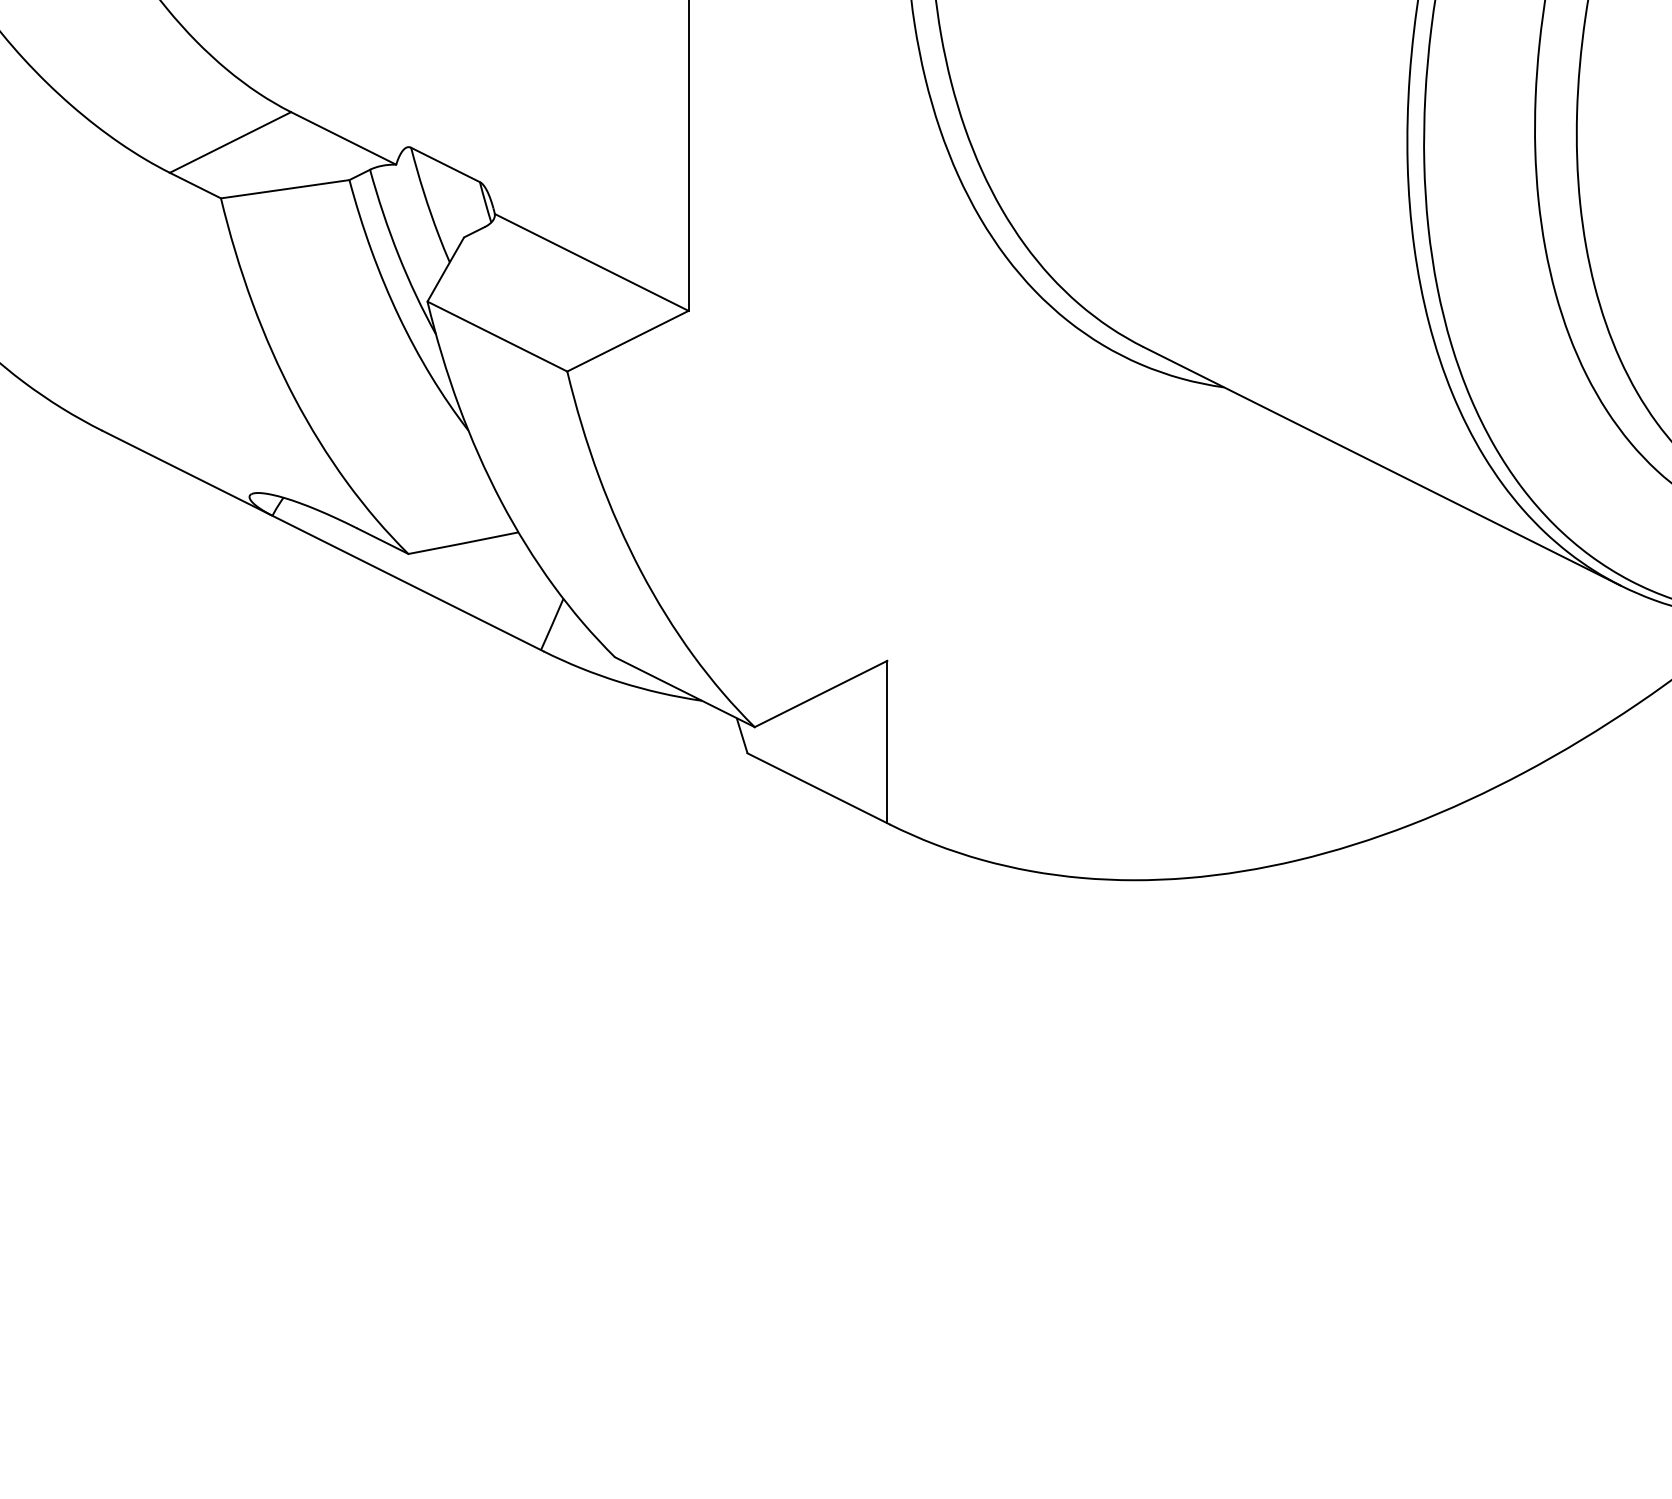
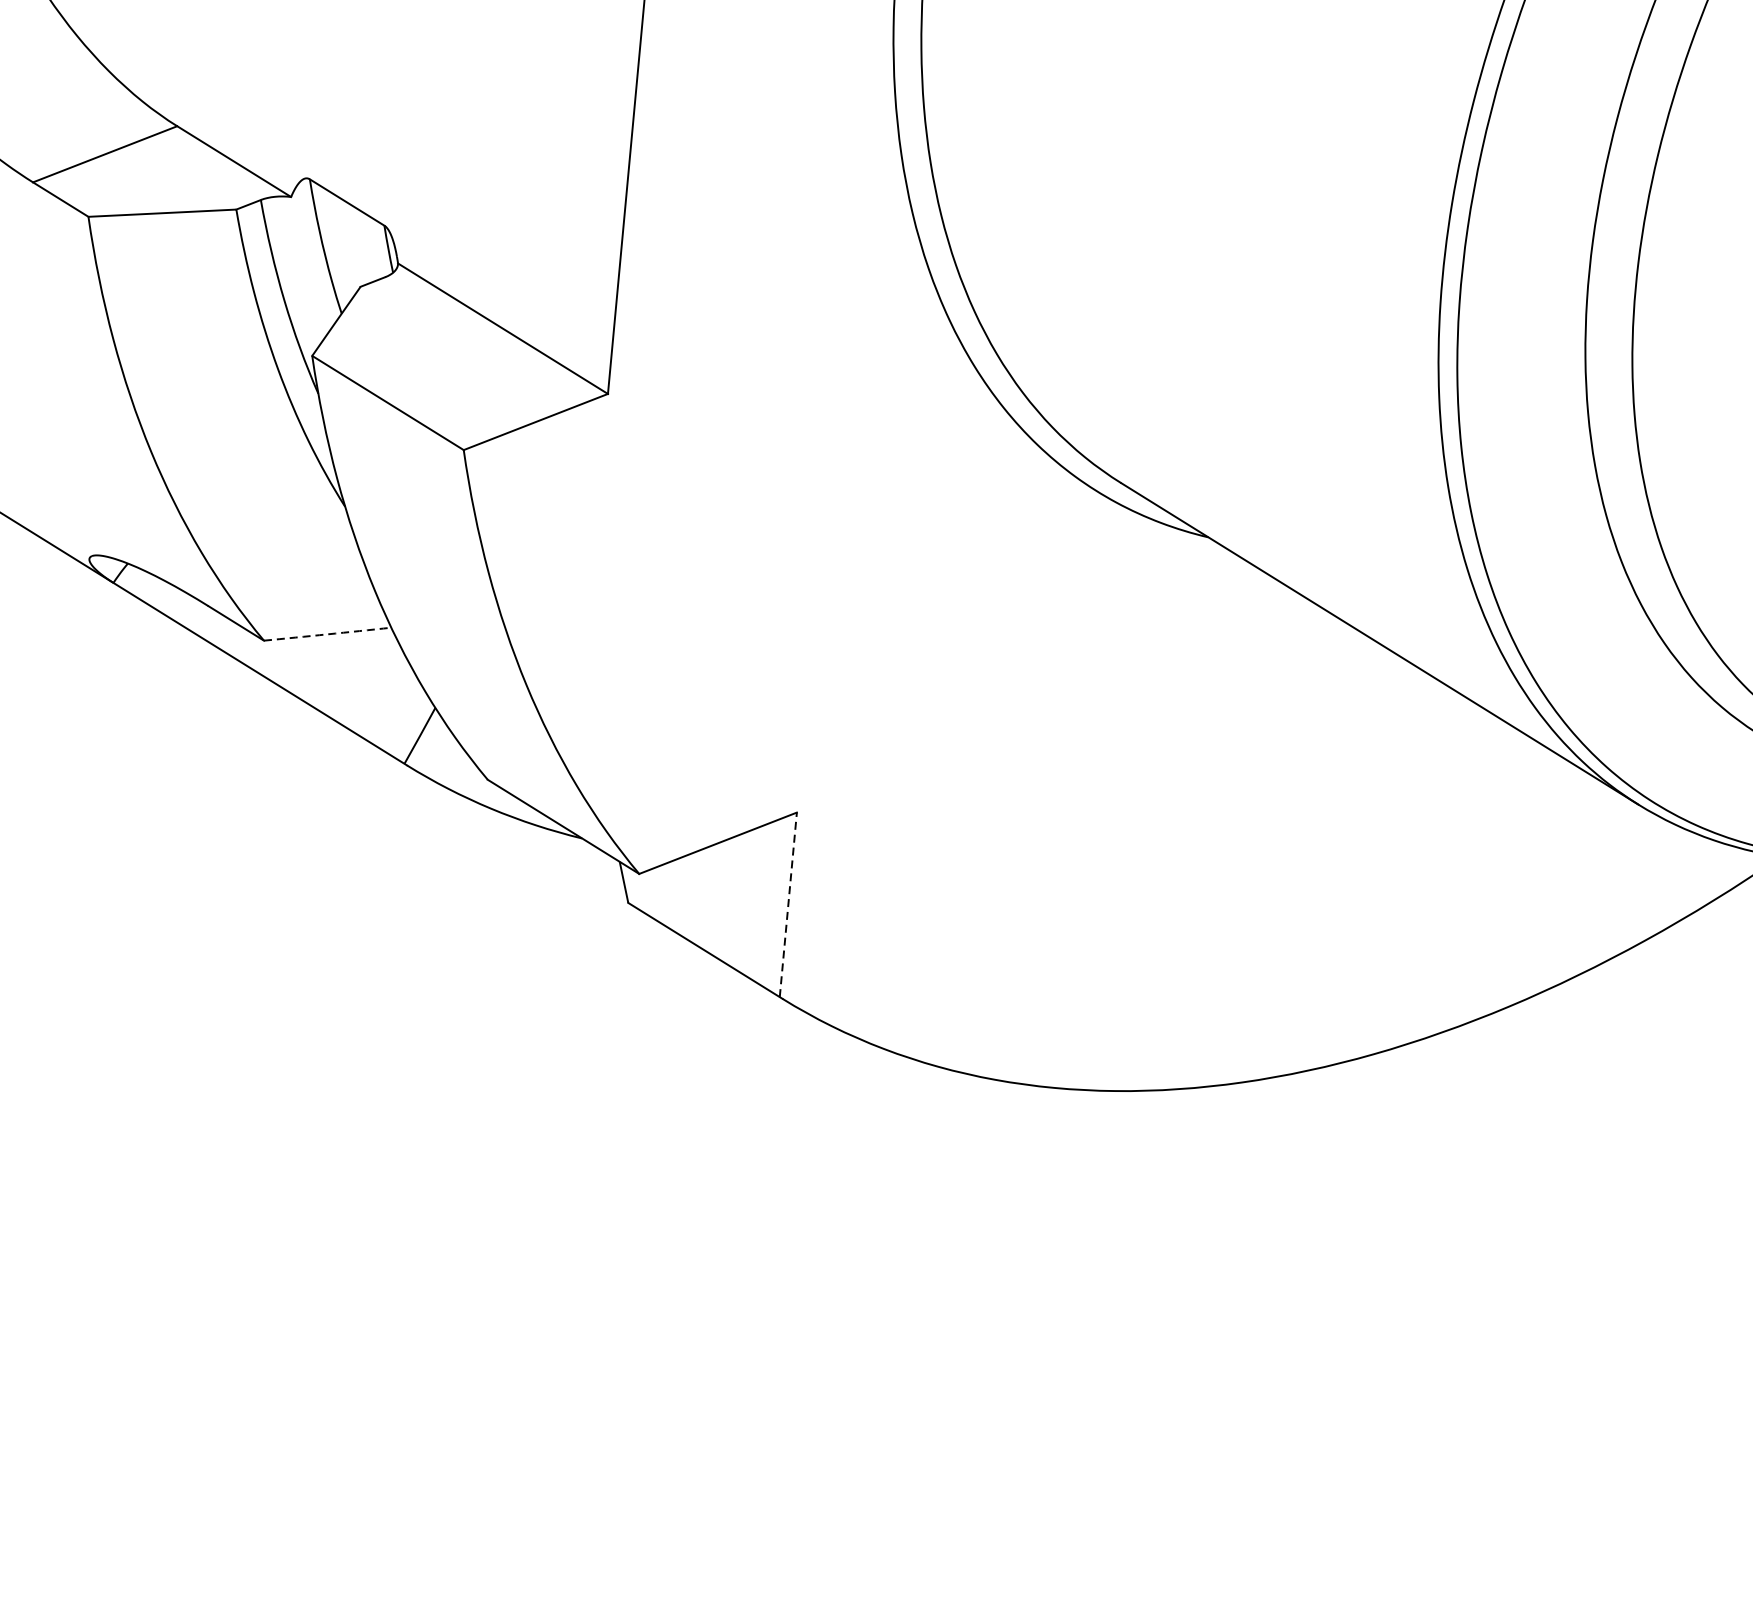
arc: (463, 543) -> (327, 634), solid -> dashed
line: (887, 741) -> (788, 904), solid -> dashed

